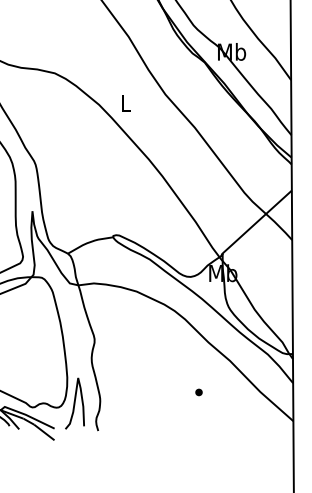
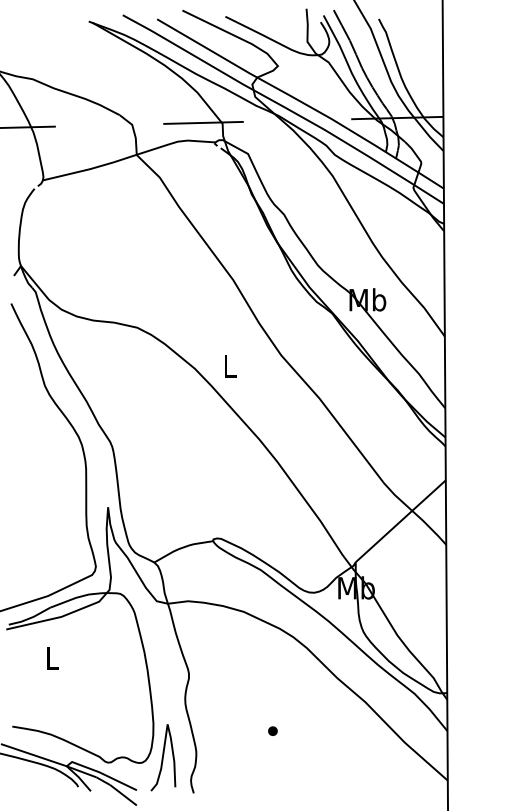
part: (198, 391) -> (272, 730), moved

